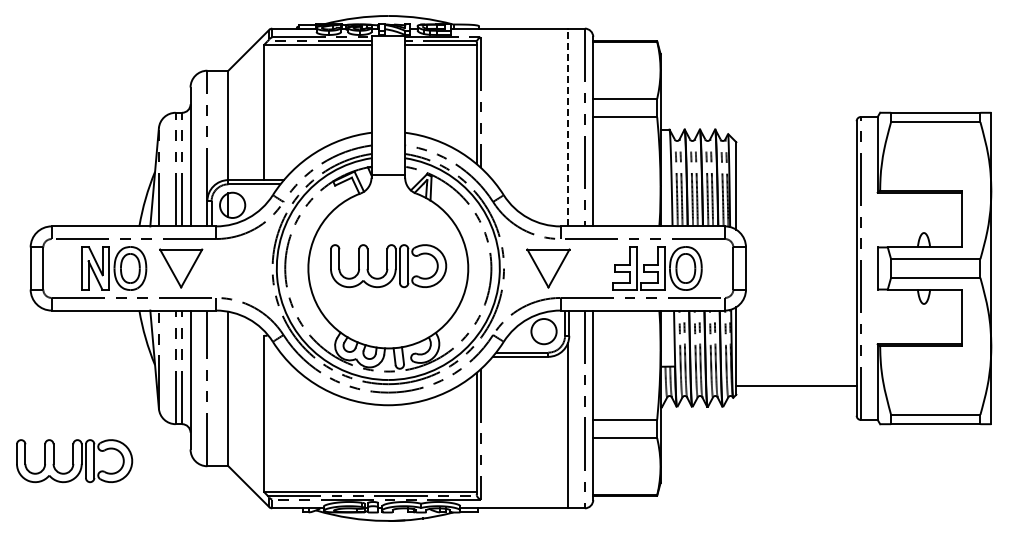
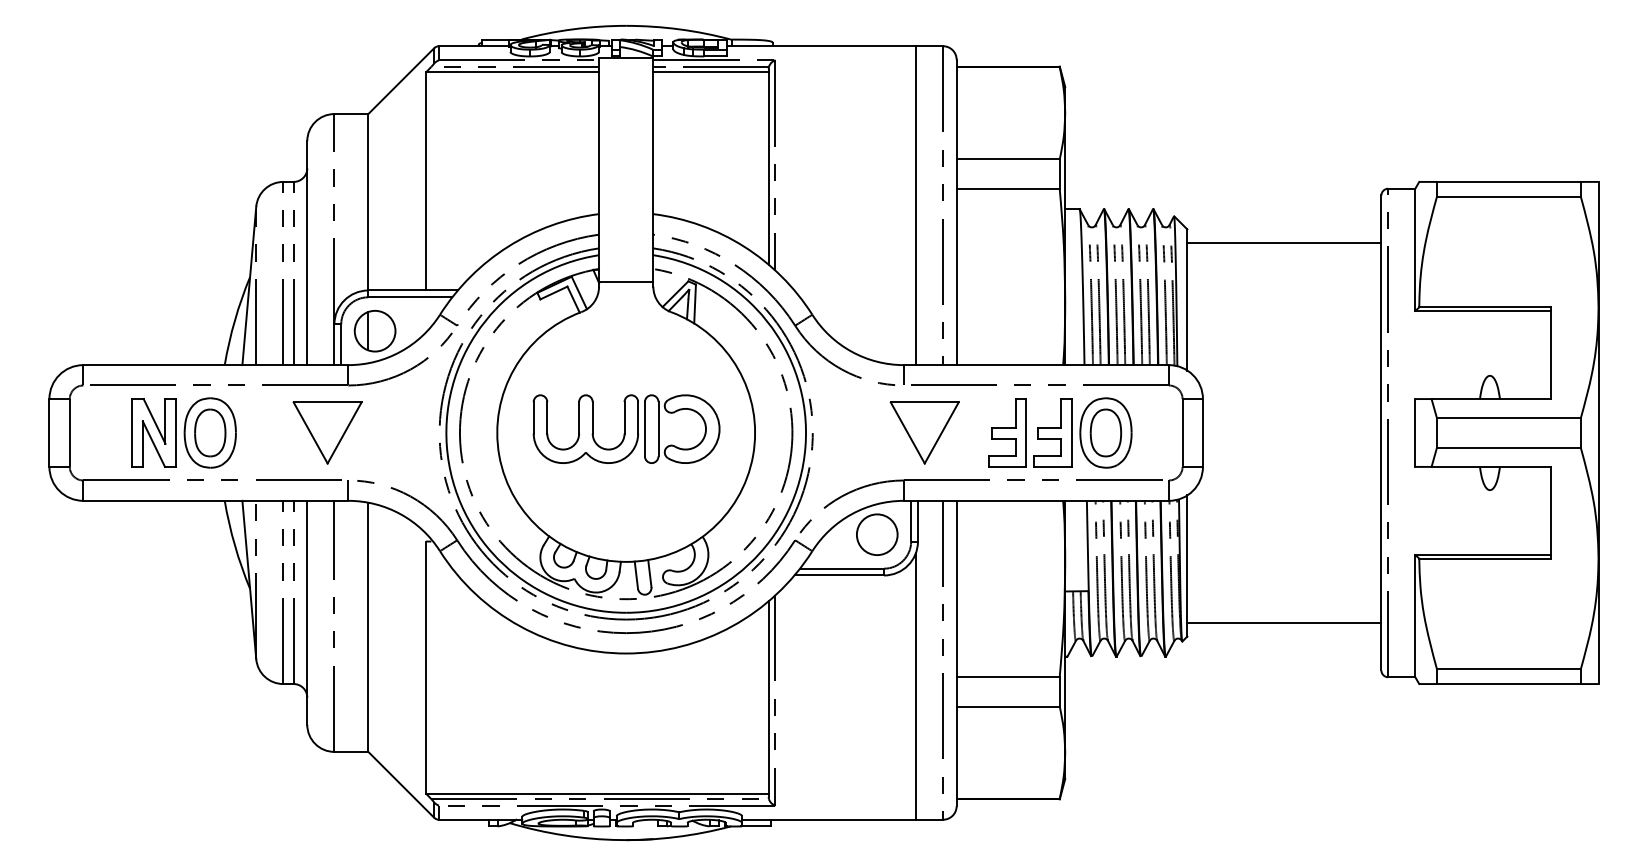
line: (568, 127) -> (916, 205), dashed -> solid
line: (796, 150) -> (1284, 242), added
part: (181, 268) -> (328, 433), moved
part: (548, 268) -> (924, 433), moved
part: (74, 461) -> (120, 744), removed

